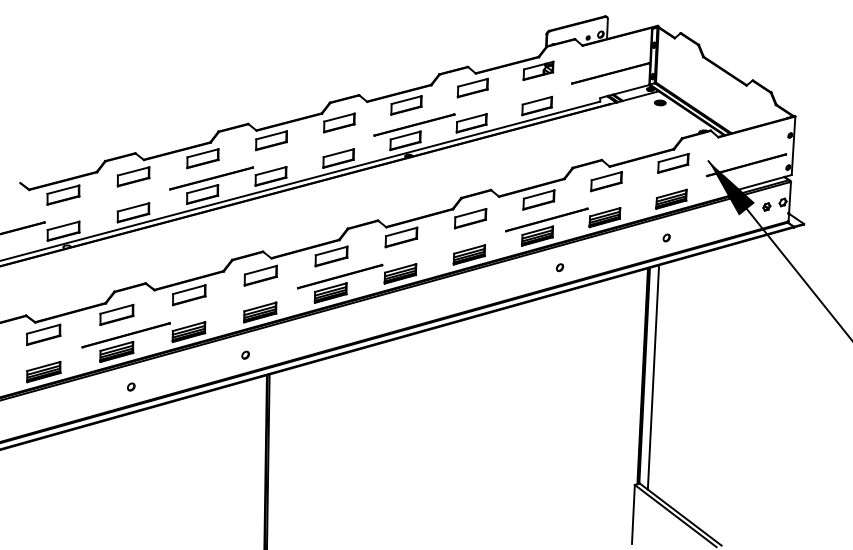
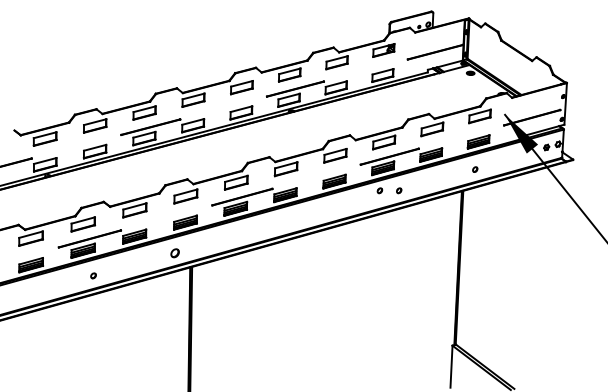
part: (533, 267) -> (380, 190), added
part: (245, 354) -> (174, 252), size x1.6
line: (653, 377) -> (465, 269), removed

